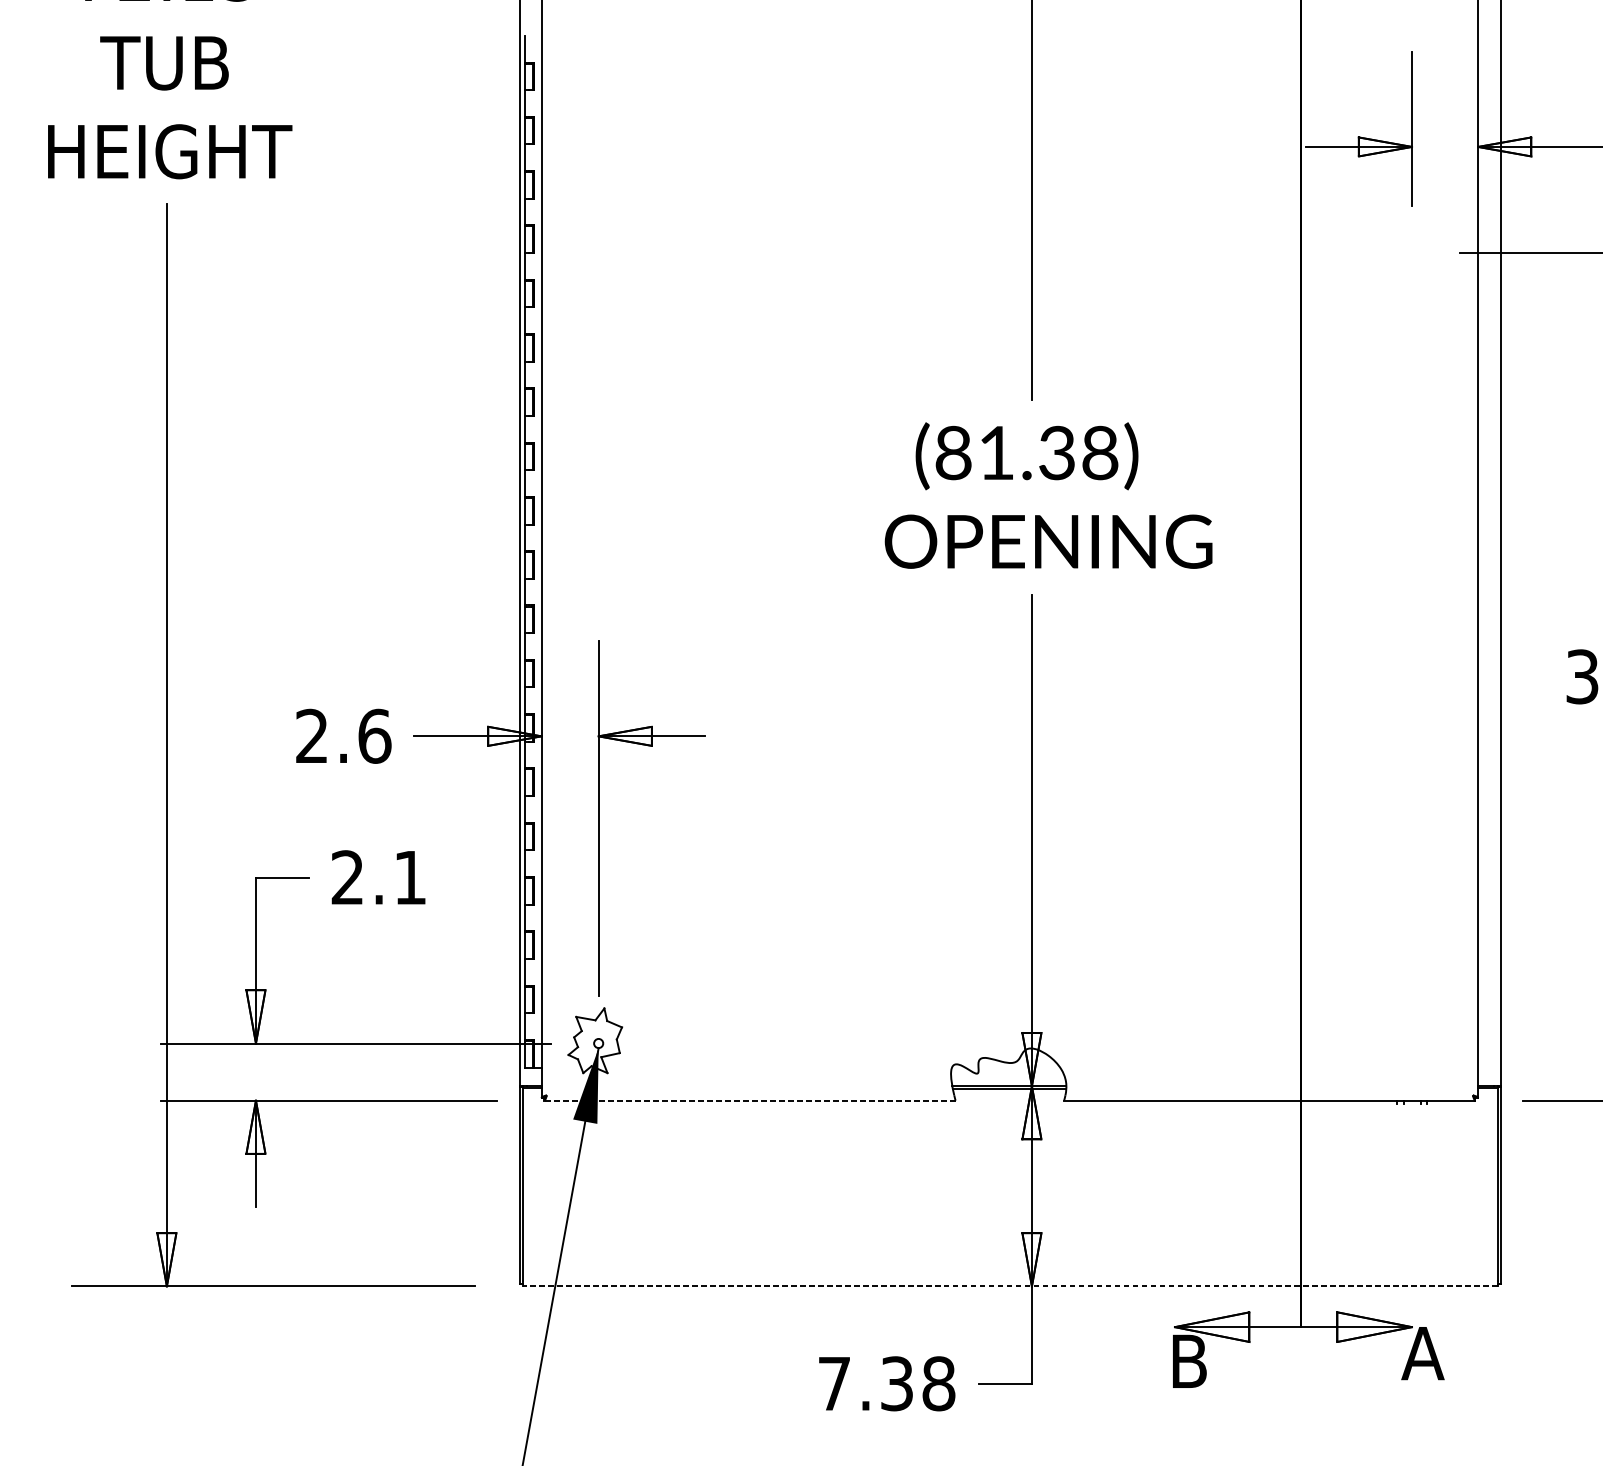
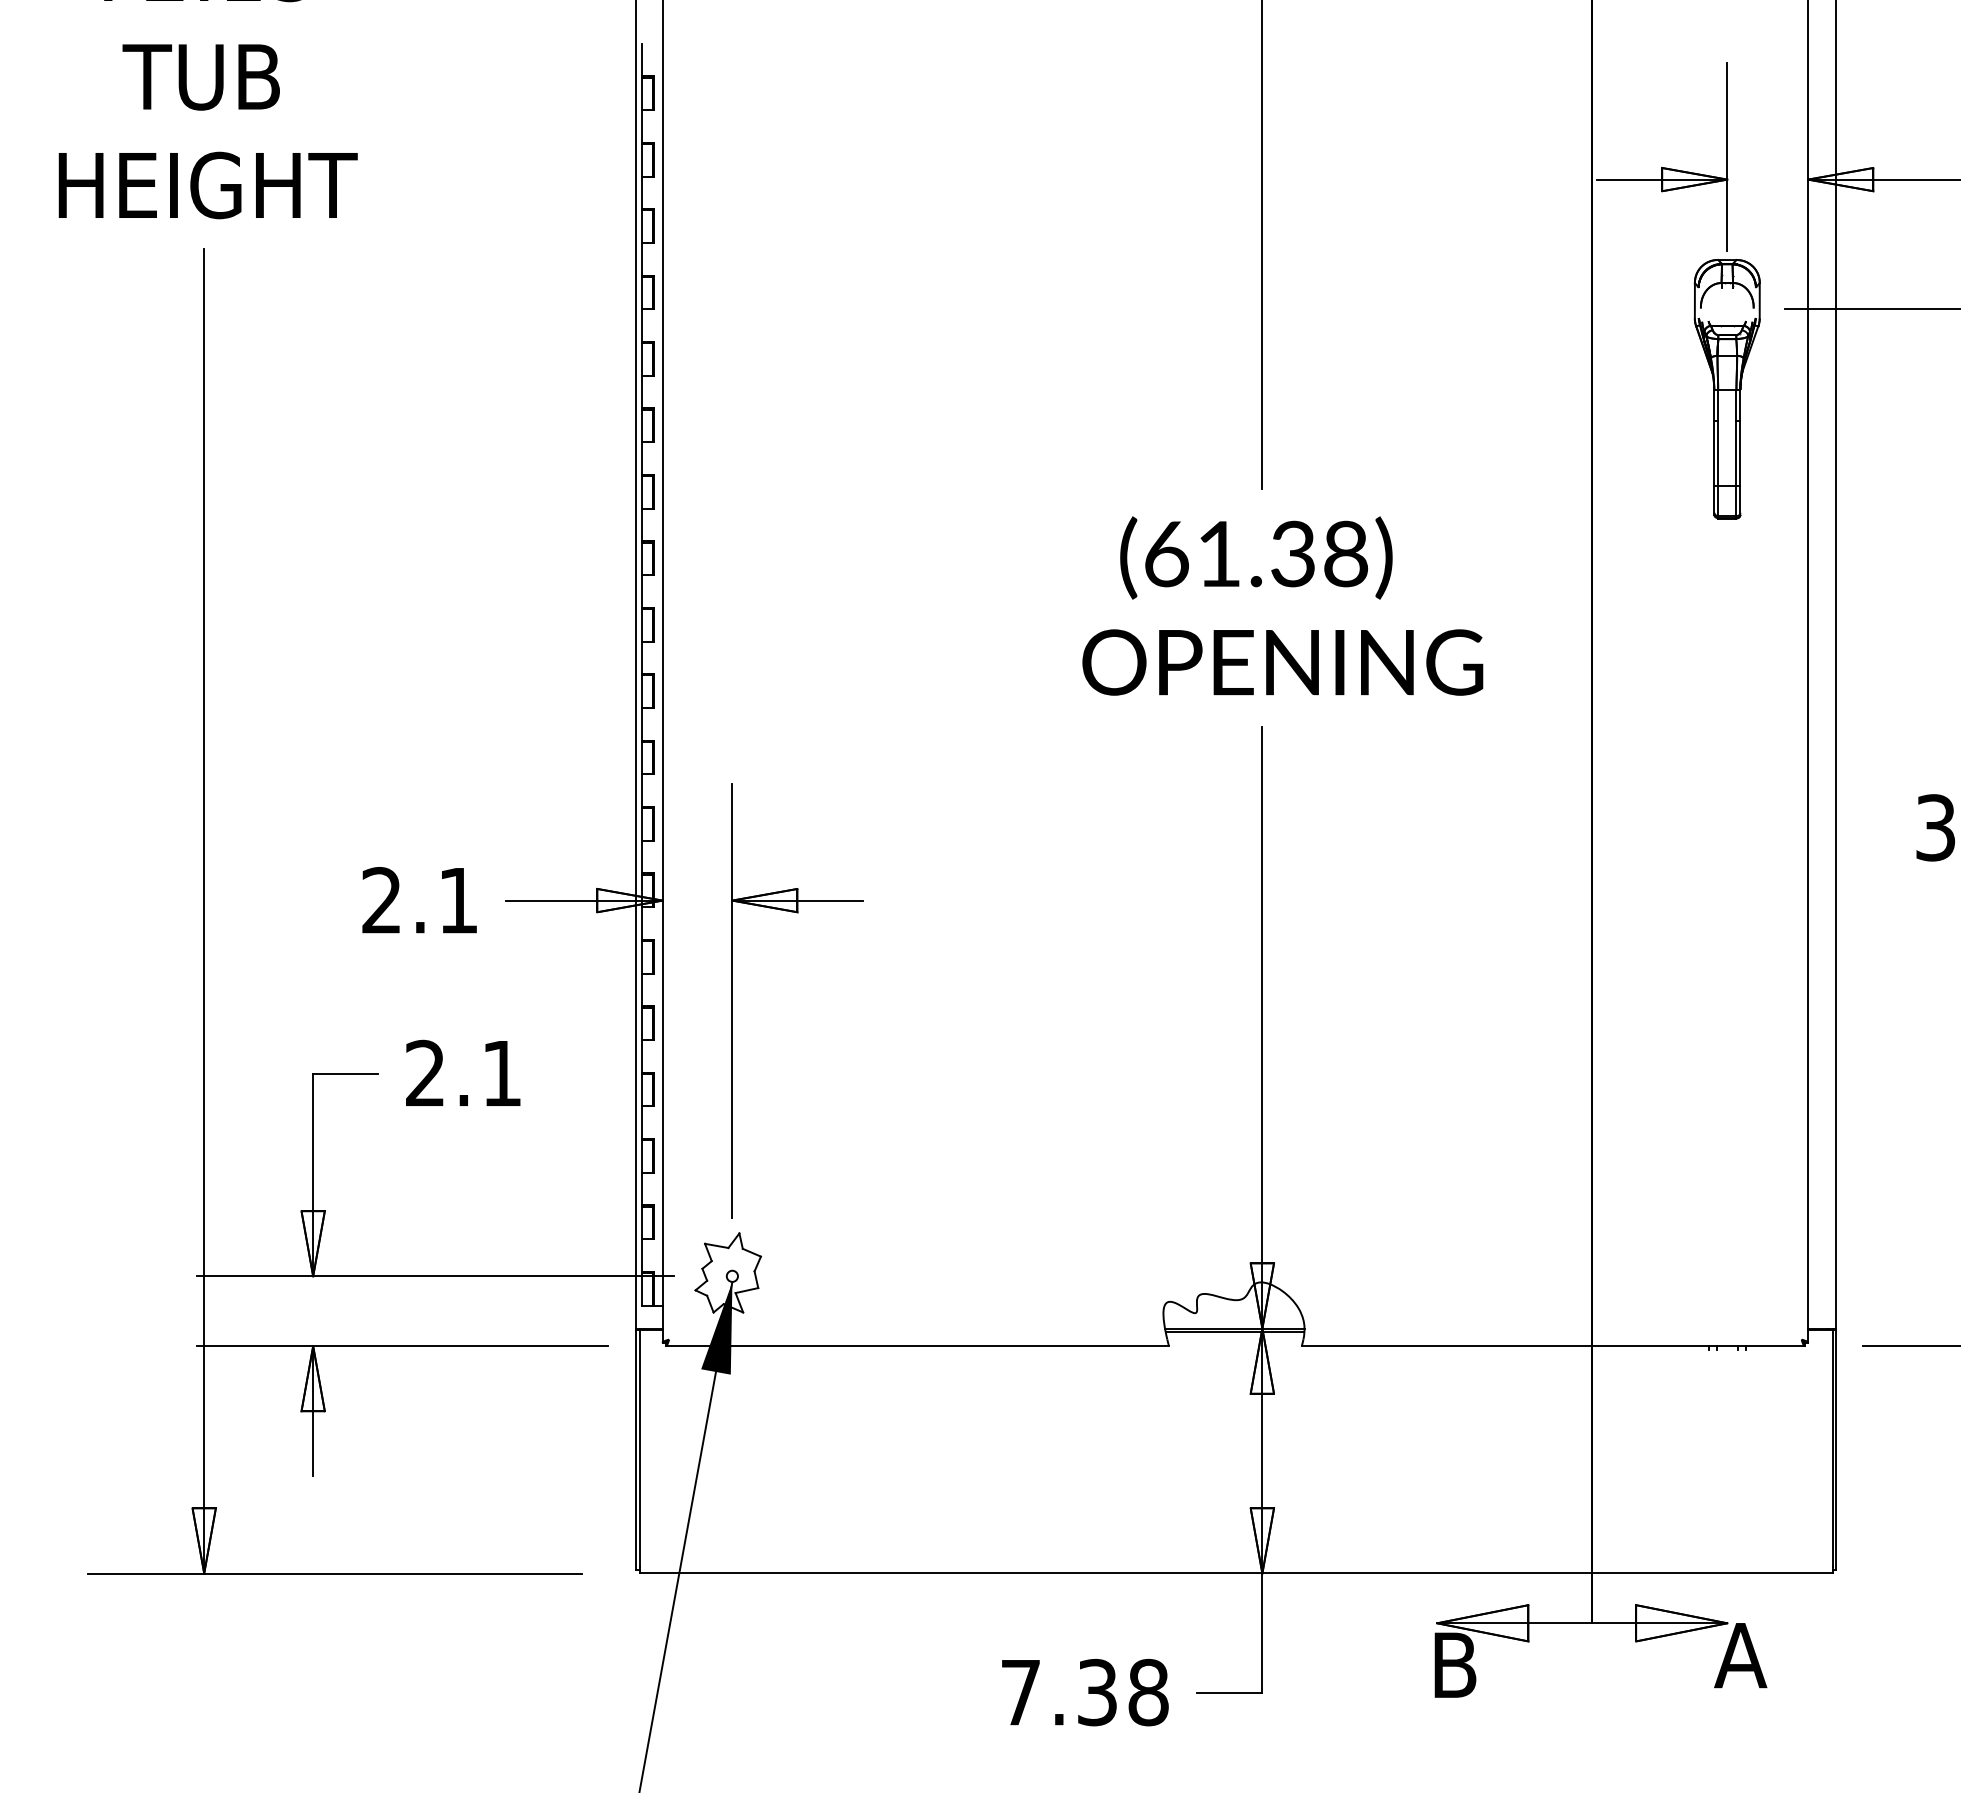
part: (1411, 318) -> (1726, 389), added
text: (953, 452) -> (1166, 553), (81.38) -> (61.38)
text: (374, 736) -> (458, 900), 2.6 -> 2.1
line: (749, 1100) -> (916, 1346), dashed -> solid
line: (1009, 1286) -> (1235, 1573), dashed -> solid

